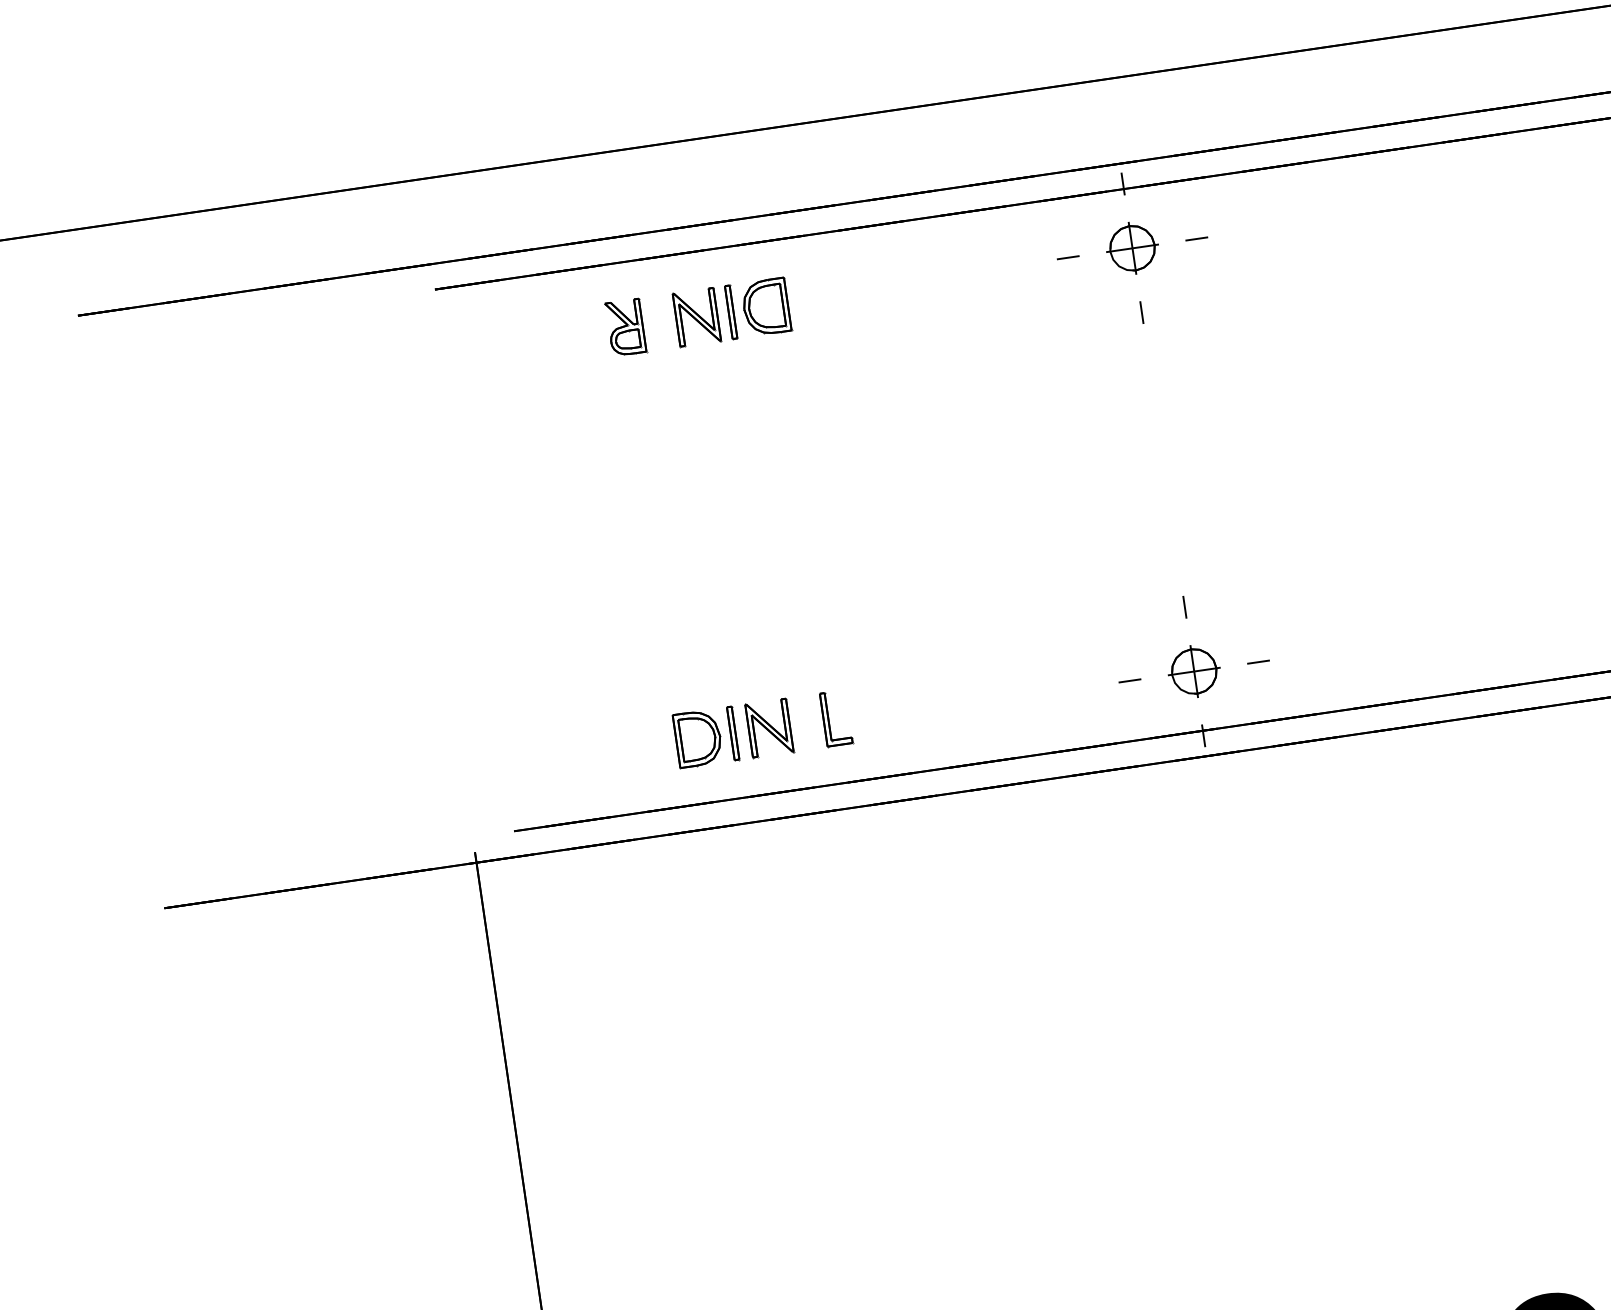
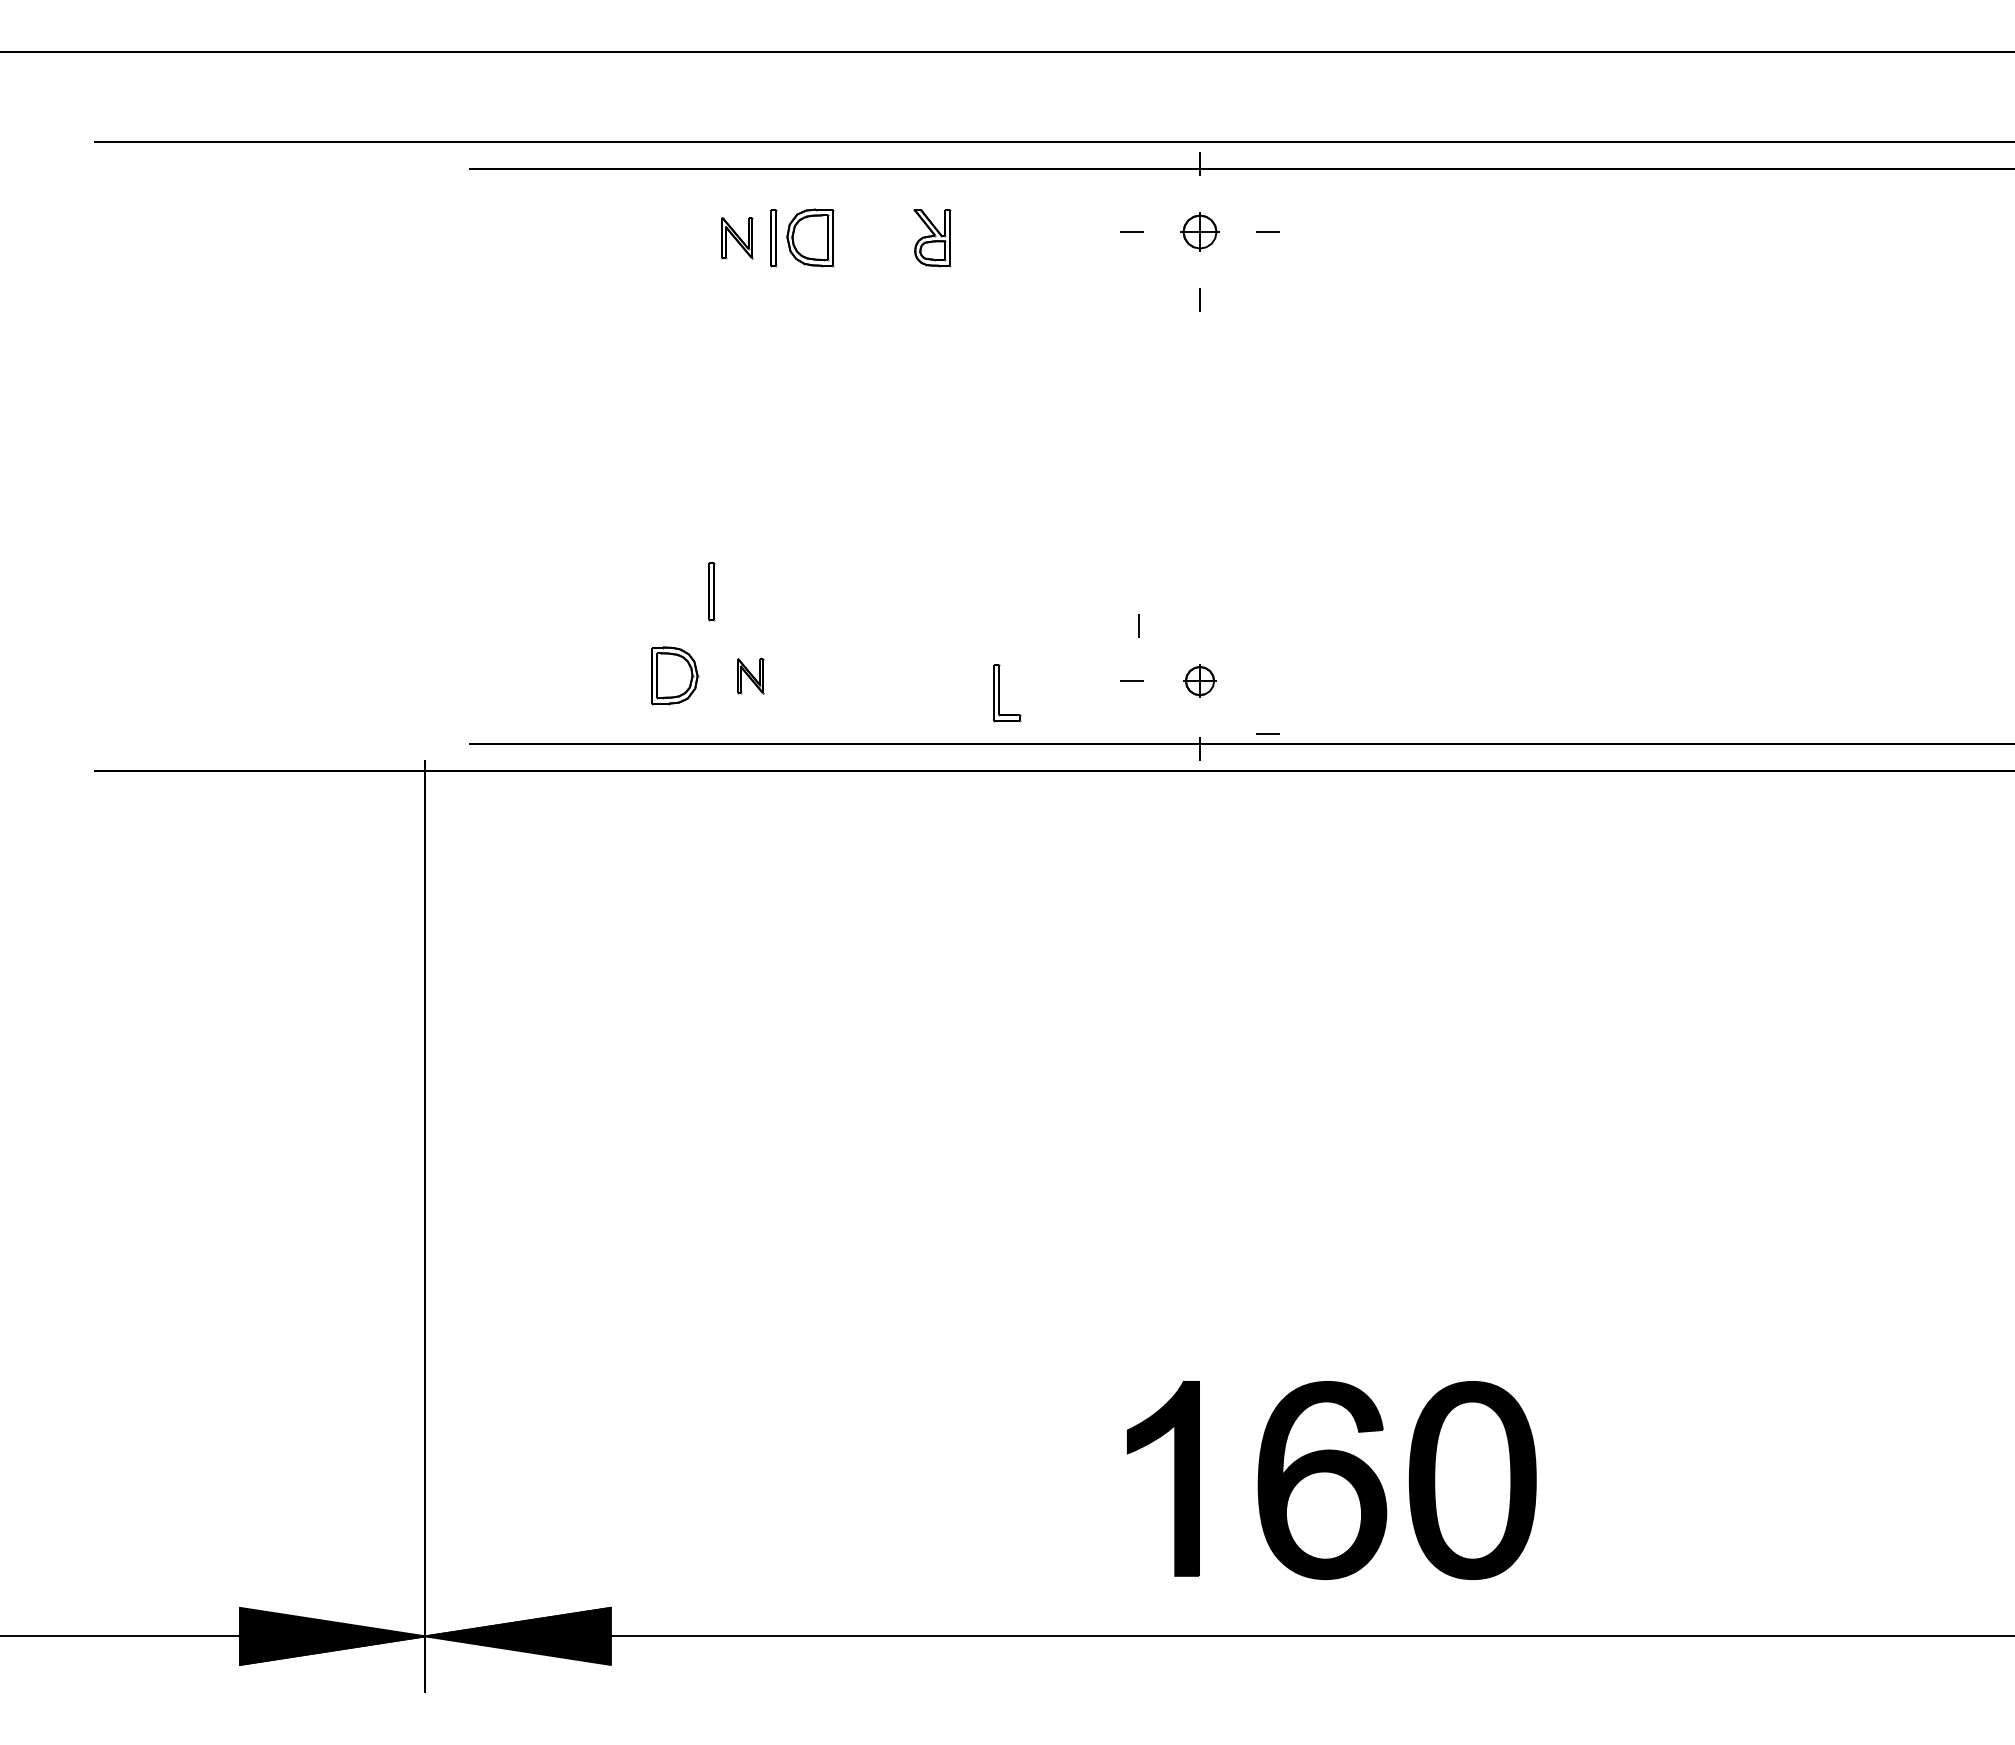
part: (1131, 247) -> (1199, 231), size x0.7
part: (697, 317) -> (737, 238), size x0.7
part: (625, 328) -> (932, 238), moved
line: (1184, 606) -> (1138, 625), moved
line: (1257, 661) -> (1267, 733), moved
part: (1193, 670) -> (1199, 680), size x0.6
part: (829, 720) -> (999, 693), moved
part: (769, 728) -> (750, 676), size x0.6
part: (733, 734) -> (711, 592), moved

